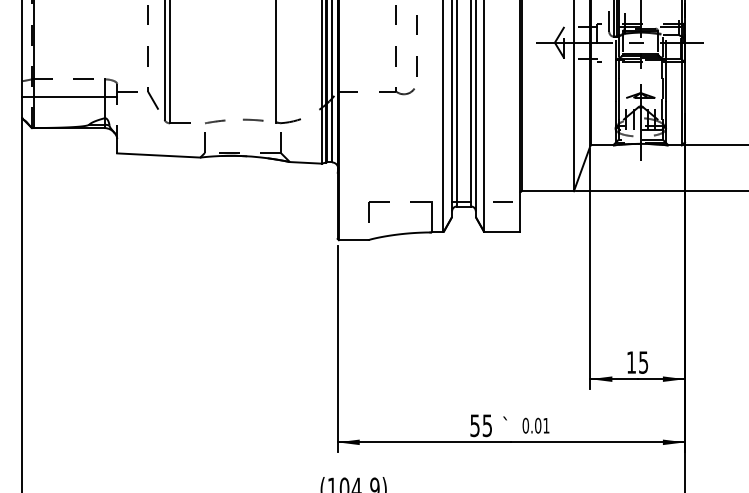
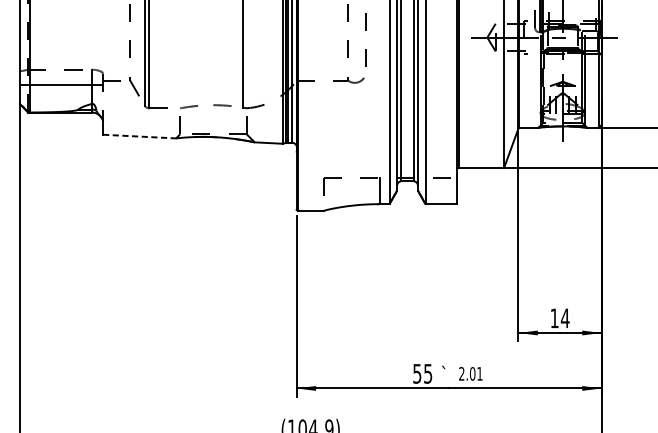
line: (158, 155) -> (139, 136), solid -> dashed
text: (643, 362) -> (565, 318), 15 -> 14
text: (525, 425) -> (461, 373), 0.01 -> 2.01

